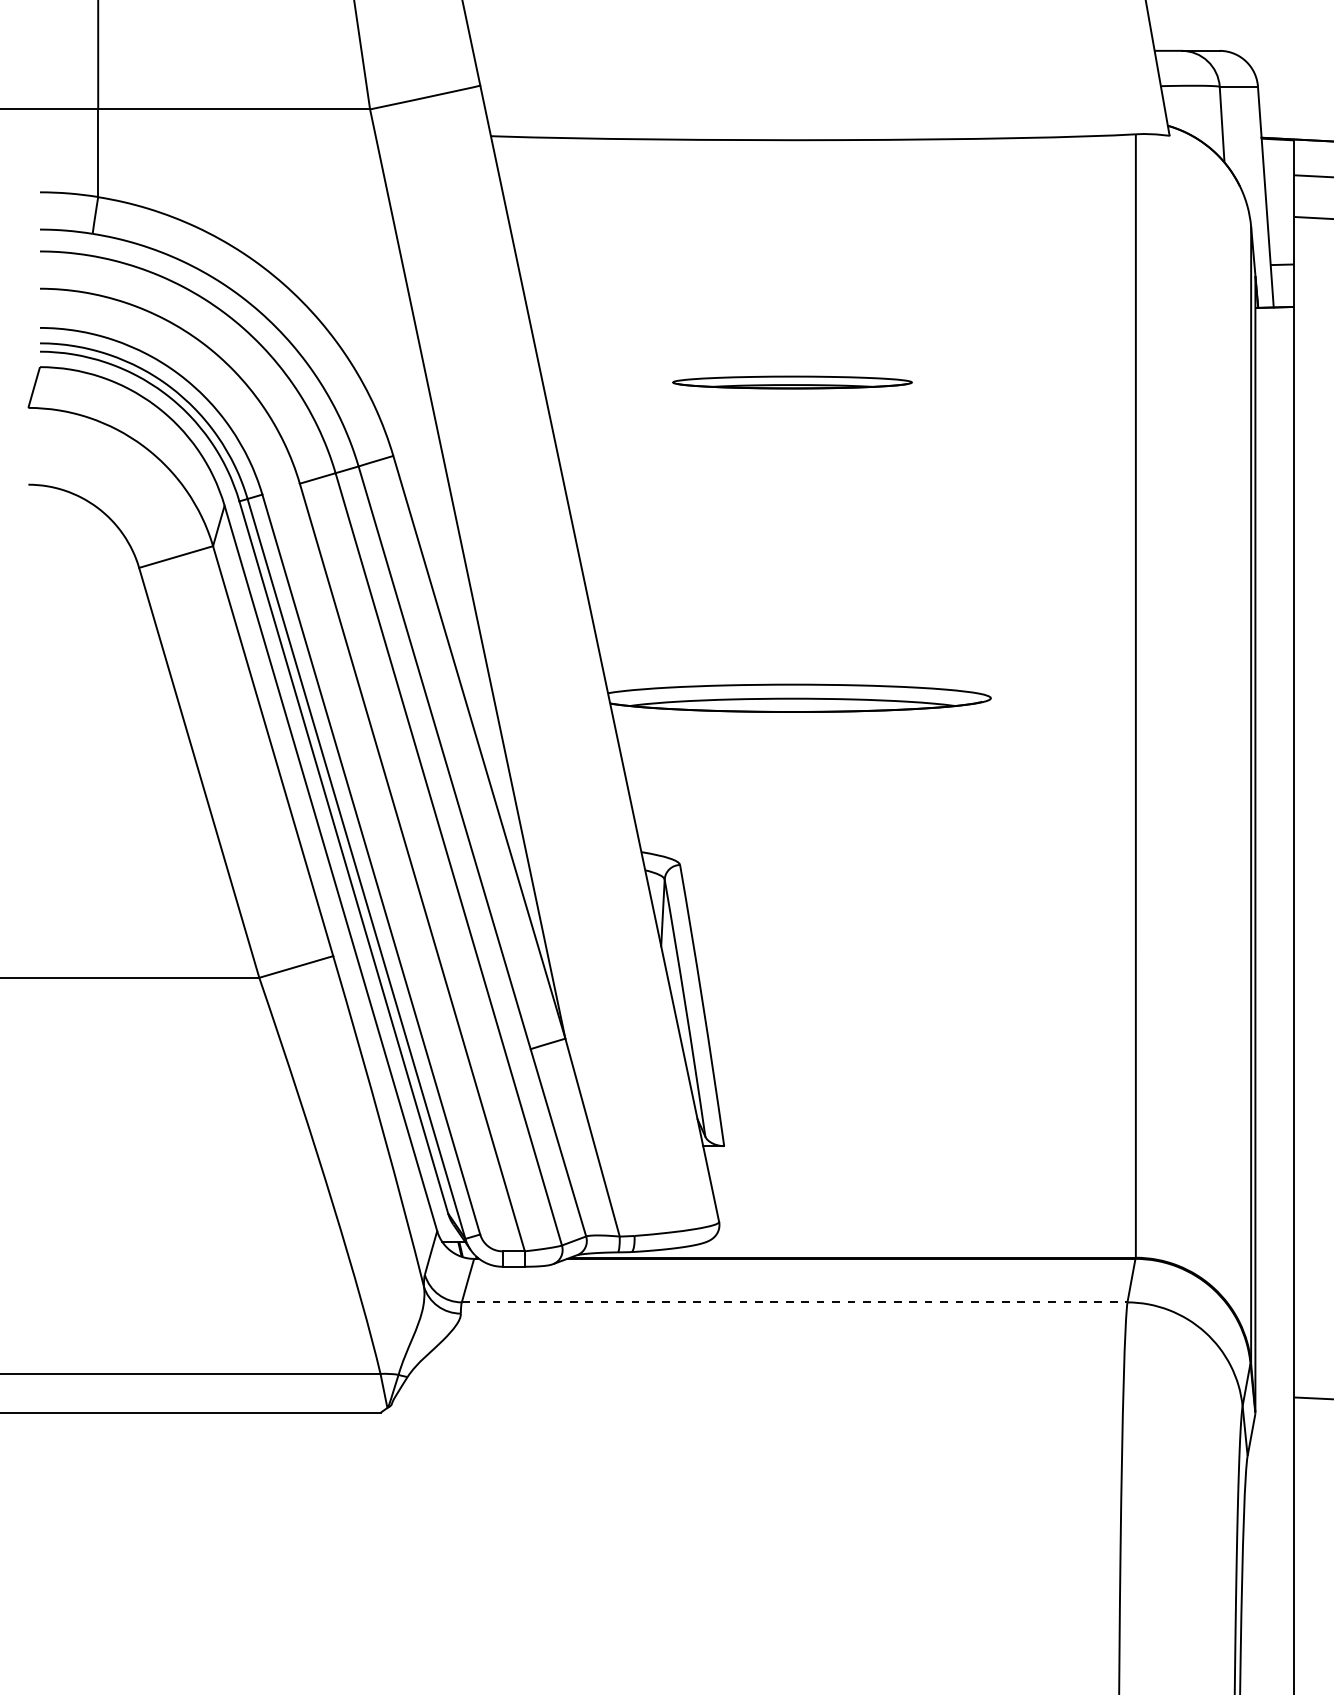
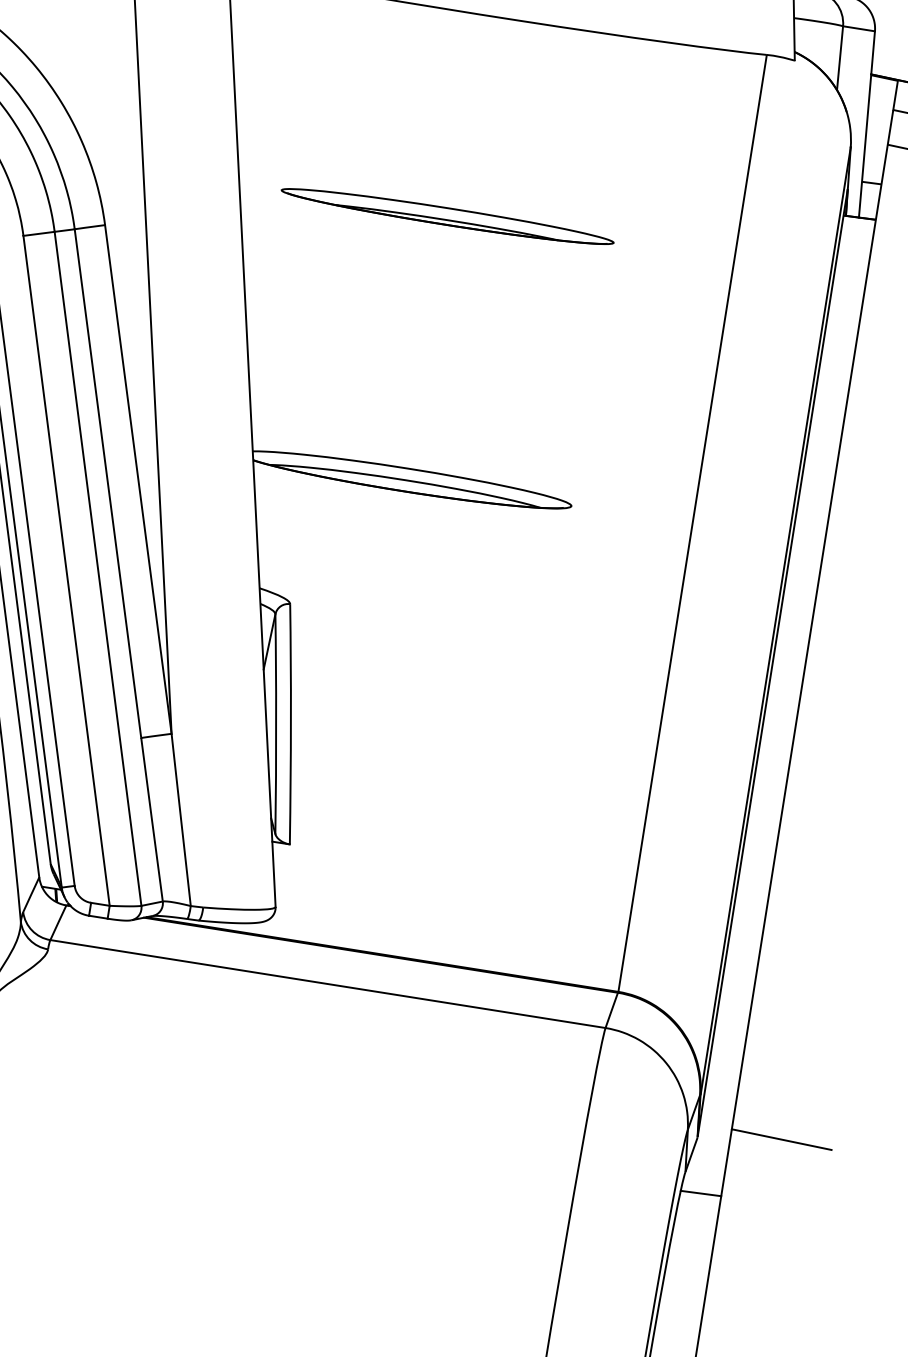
part: (792, 382) -> (447, 216), size x1.67
line: (794, 1302) -> (327, 984), dashed -> solid
line: (1269, 1477) -> (700, 1192), added

